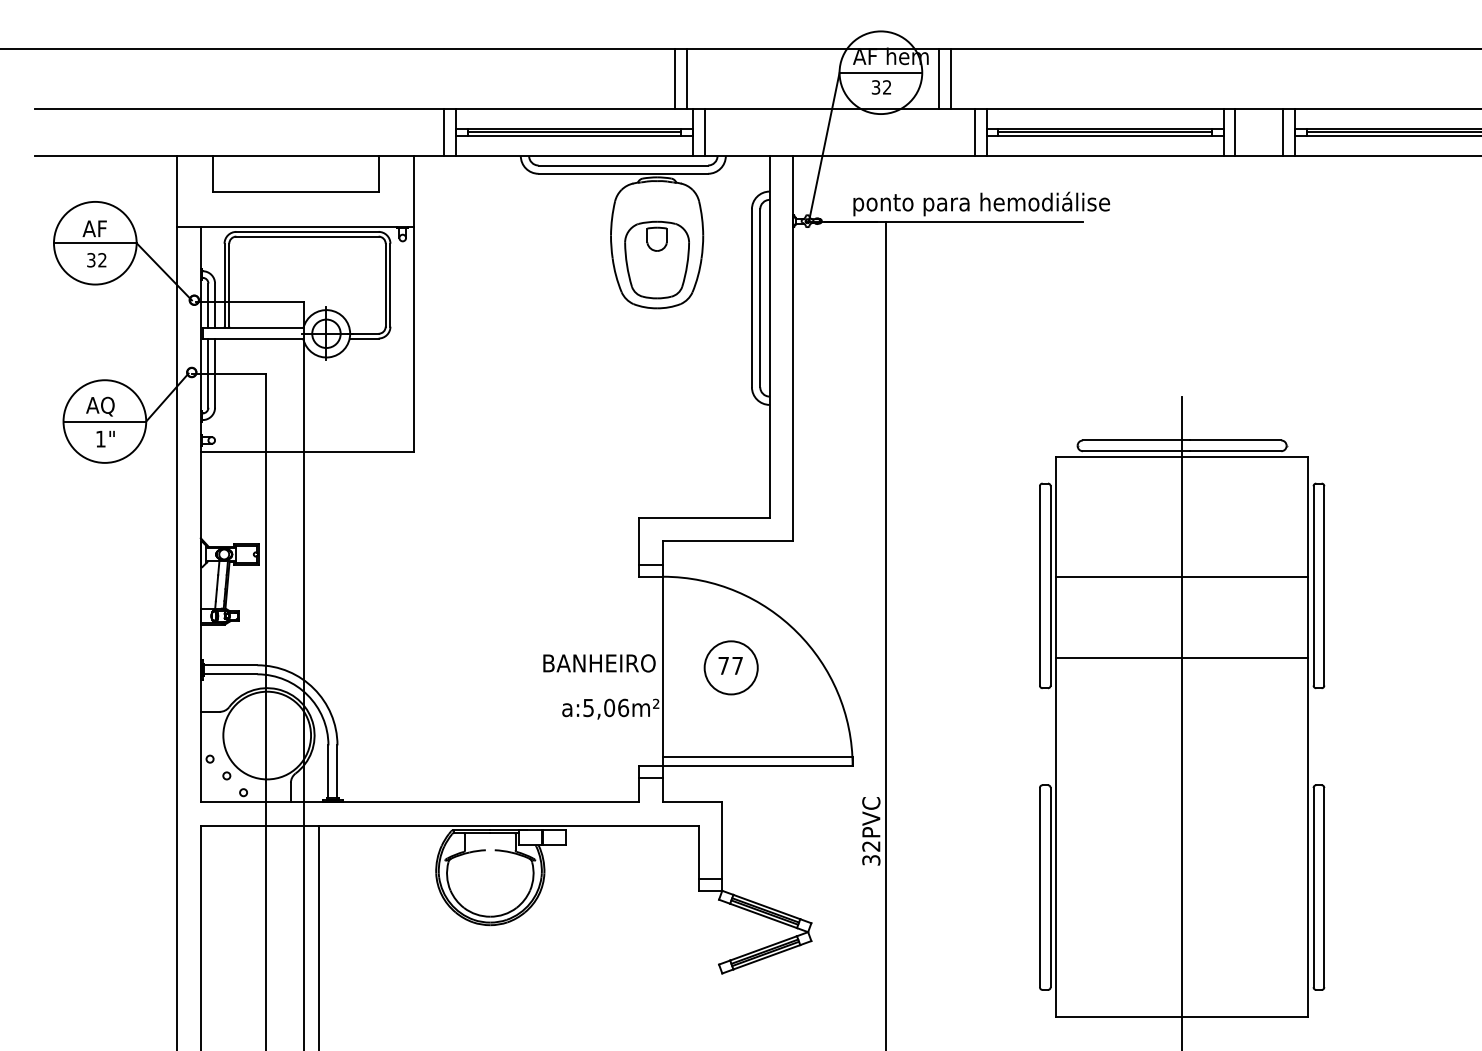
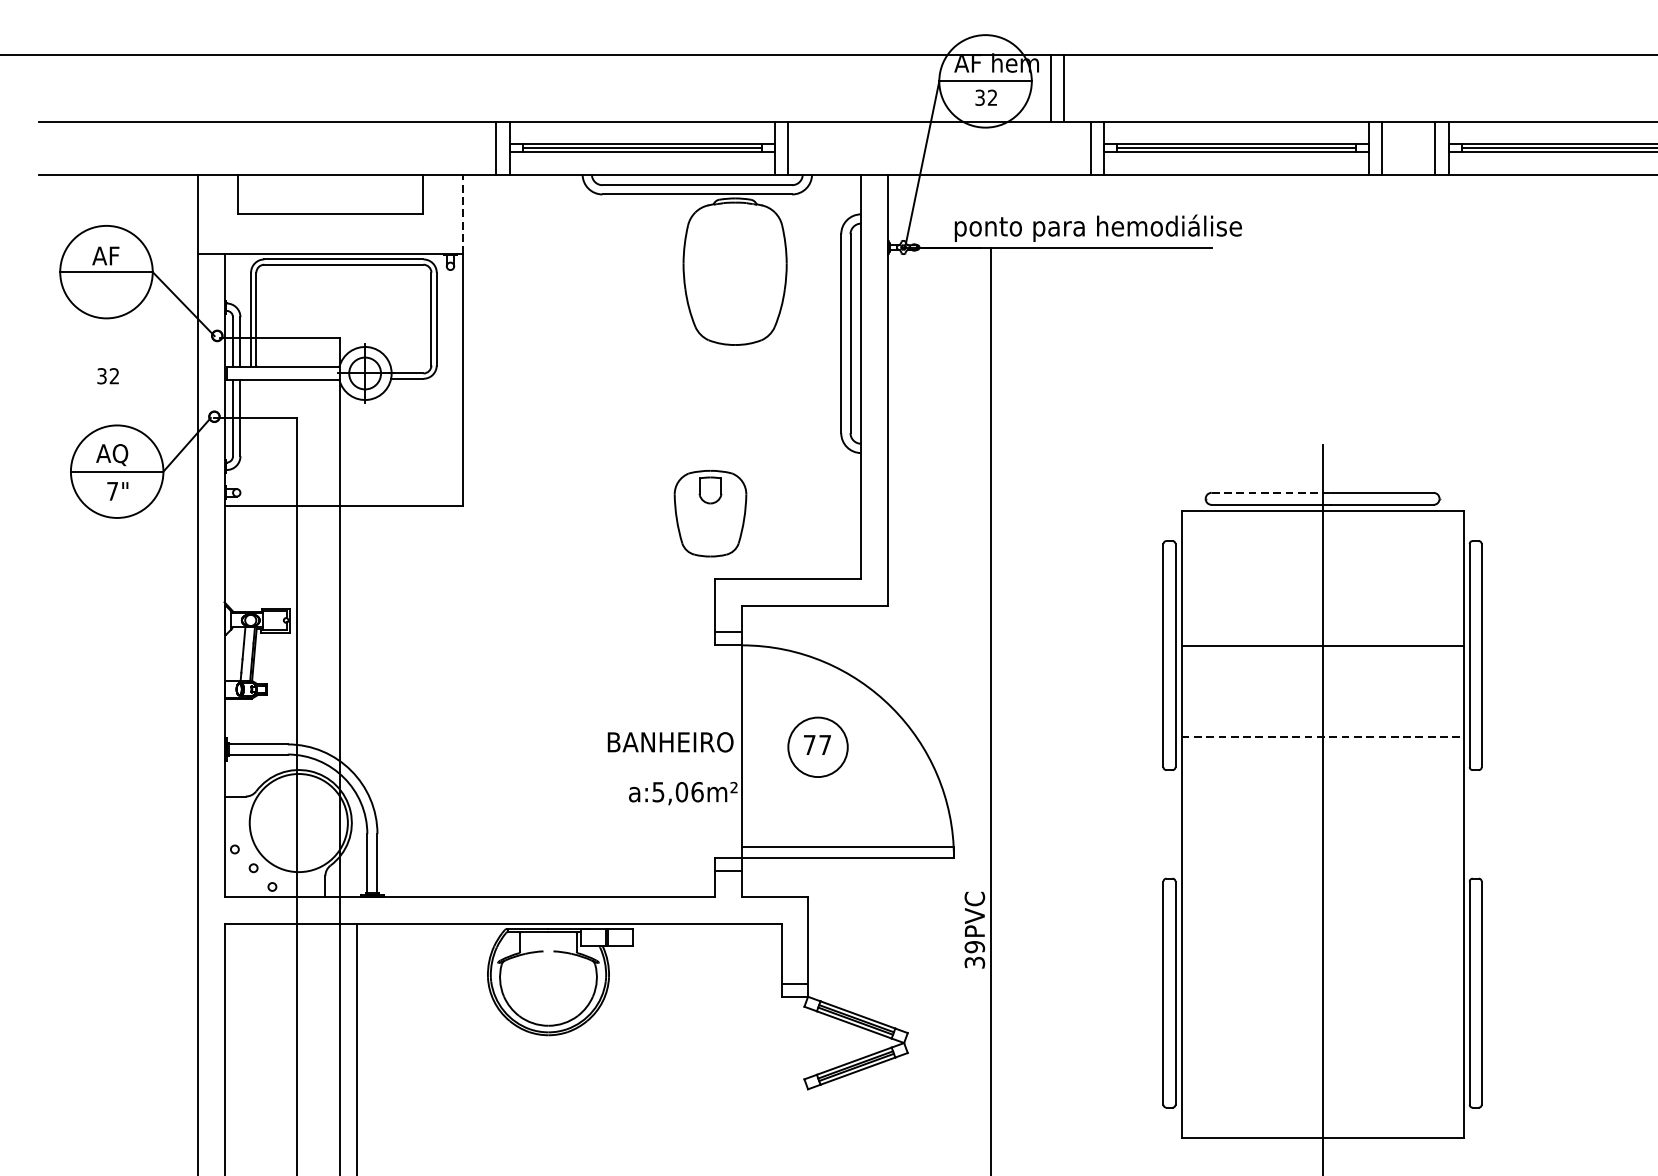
line: (674, 78) -> (754, 87), removed
line: (686, 78) -> (768, 87), removed
line: (414, 191) -> (463, 214), solid -> dashed
part: (656, 259) -> (709, 513), moved
text: (96, 260) -> (107, 376), moved
text: (100, 438) -> (112, 490), 1" -> 7"
line: (1136, 440) -> (1271, 492), solid -> dashed
line: (1182, 658) -> (1323, 736), solid -> dashed
text: (871, 846) -> (975, 947), 32PVC -> 39PVC

